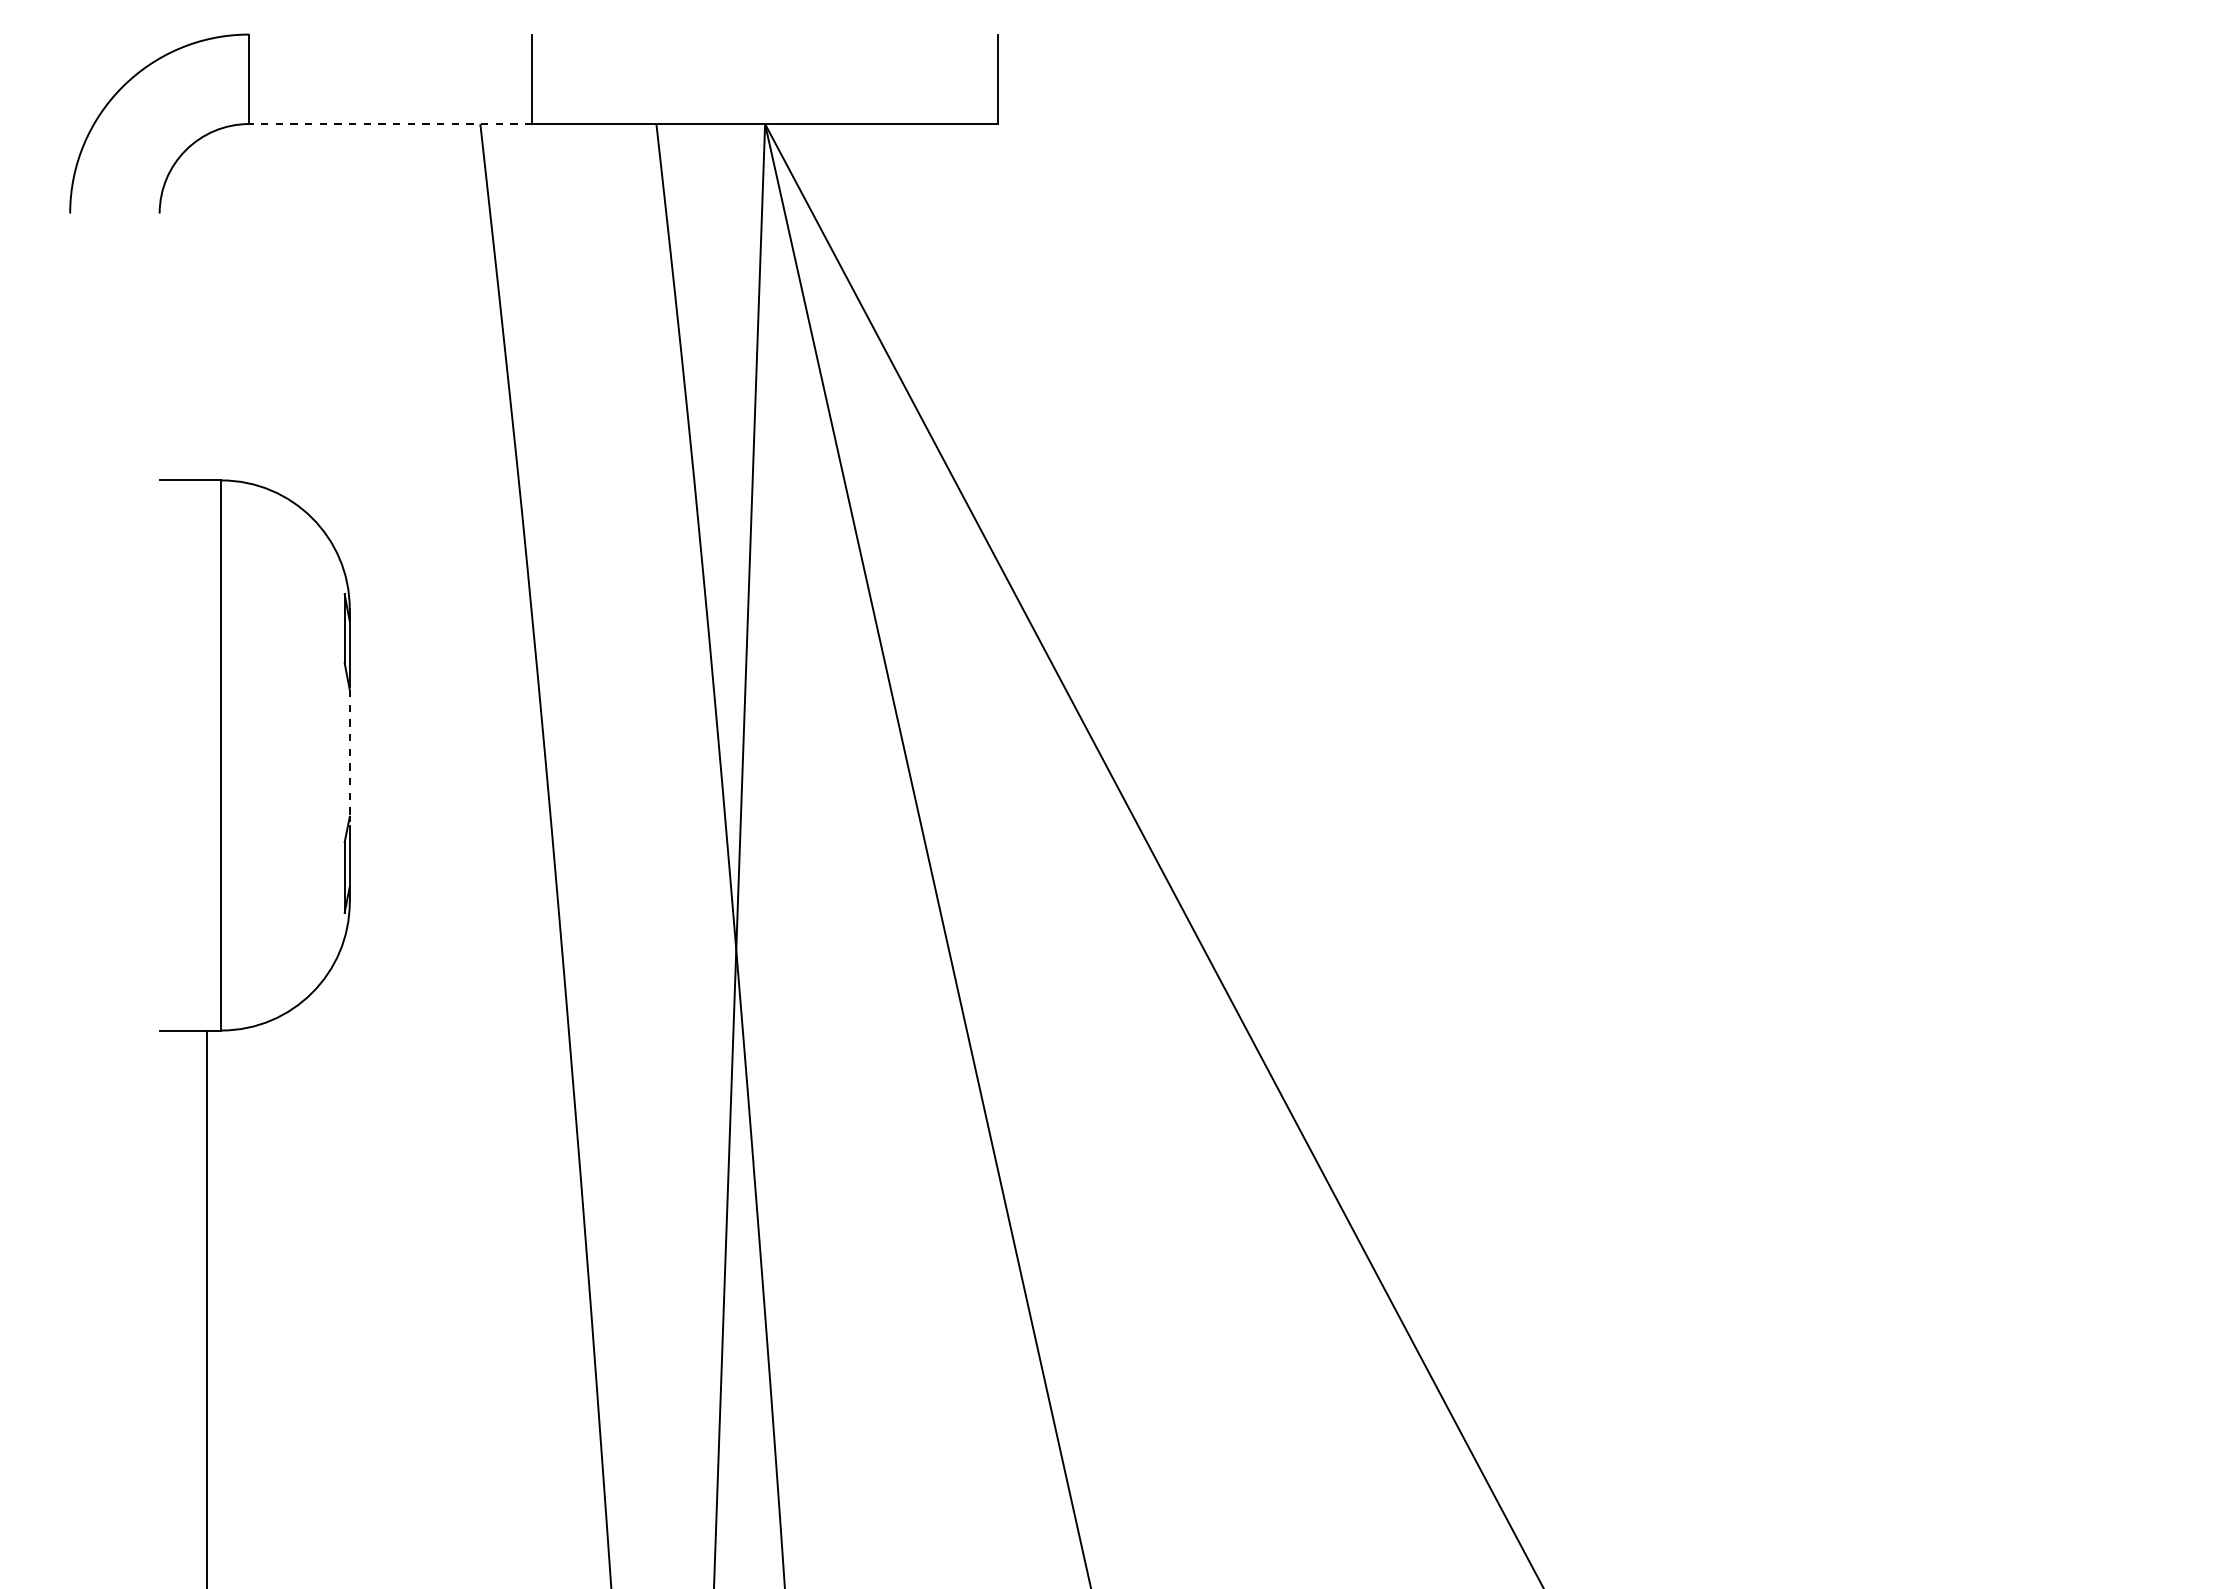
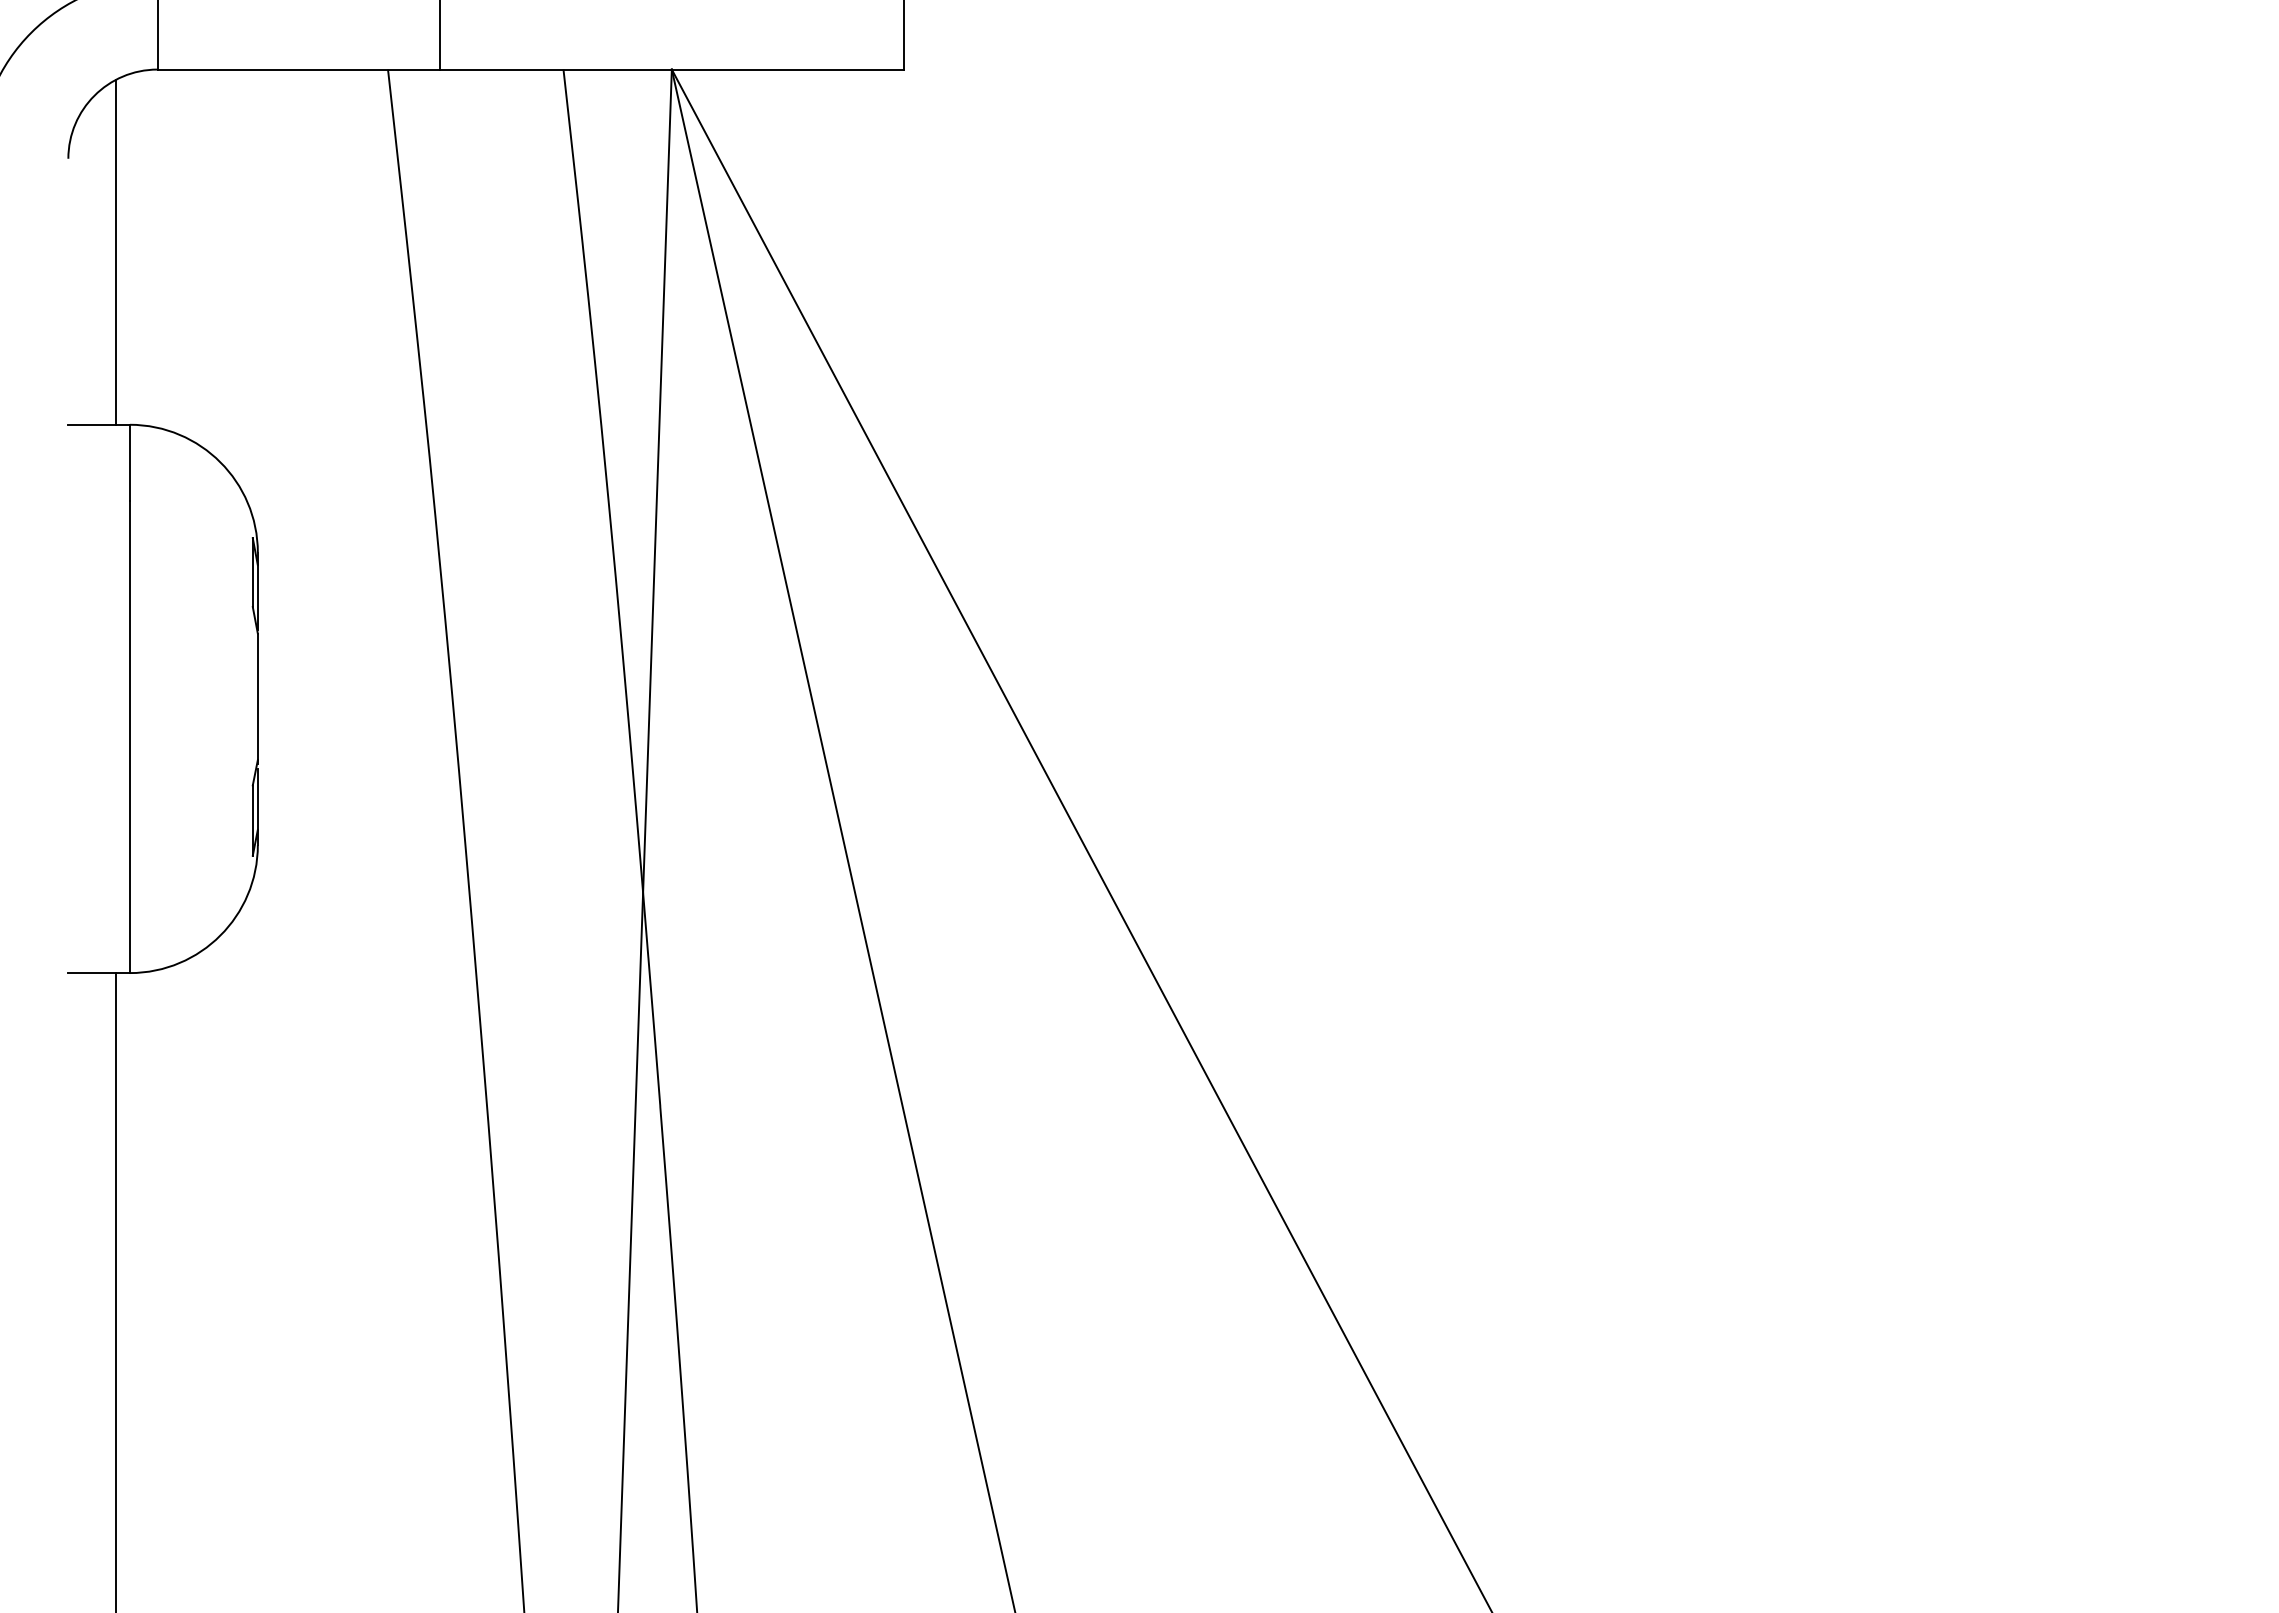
line: (390, 123) -> (298, 69), dashed -> solid
line: (207, 306) -> (116, 251), added
line: (349, 754) -> (257, 697), dashed -> solid

